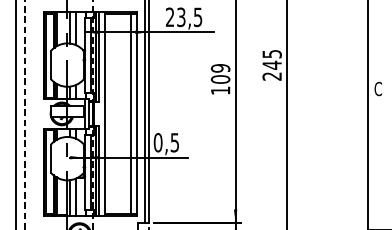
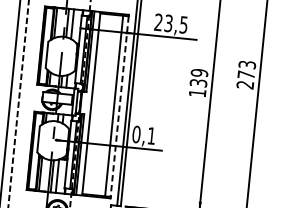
text: (271, 59) -> (246, 69), 245 -> 273
text: (220, 79) -> (198, 83), 109 -> 139
line: (136, 114) -> (119, 107), solid -> dashed
text: (174, 142) -> (151, 135), 0,5 -> 0,1

